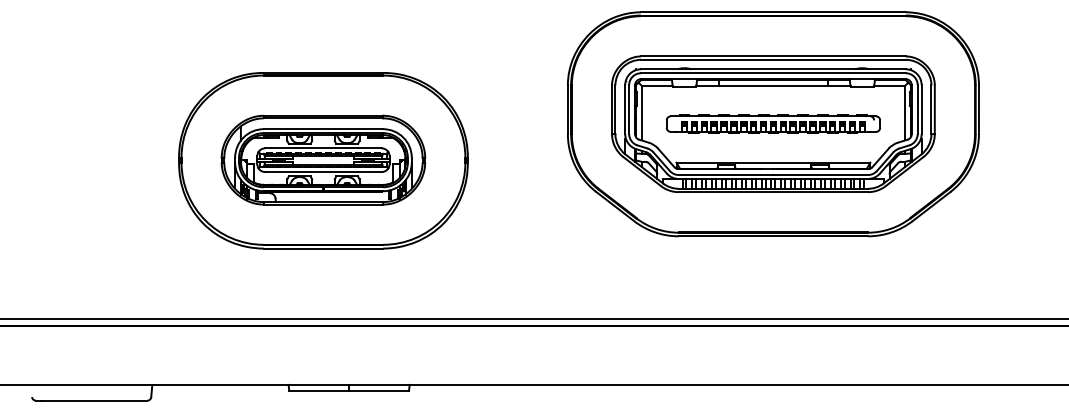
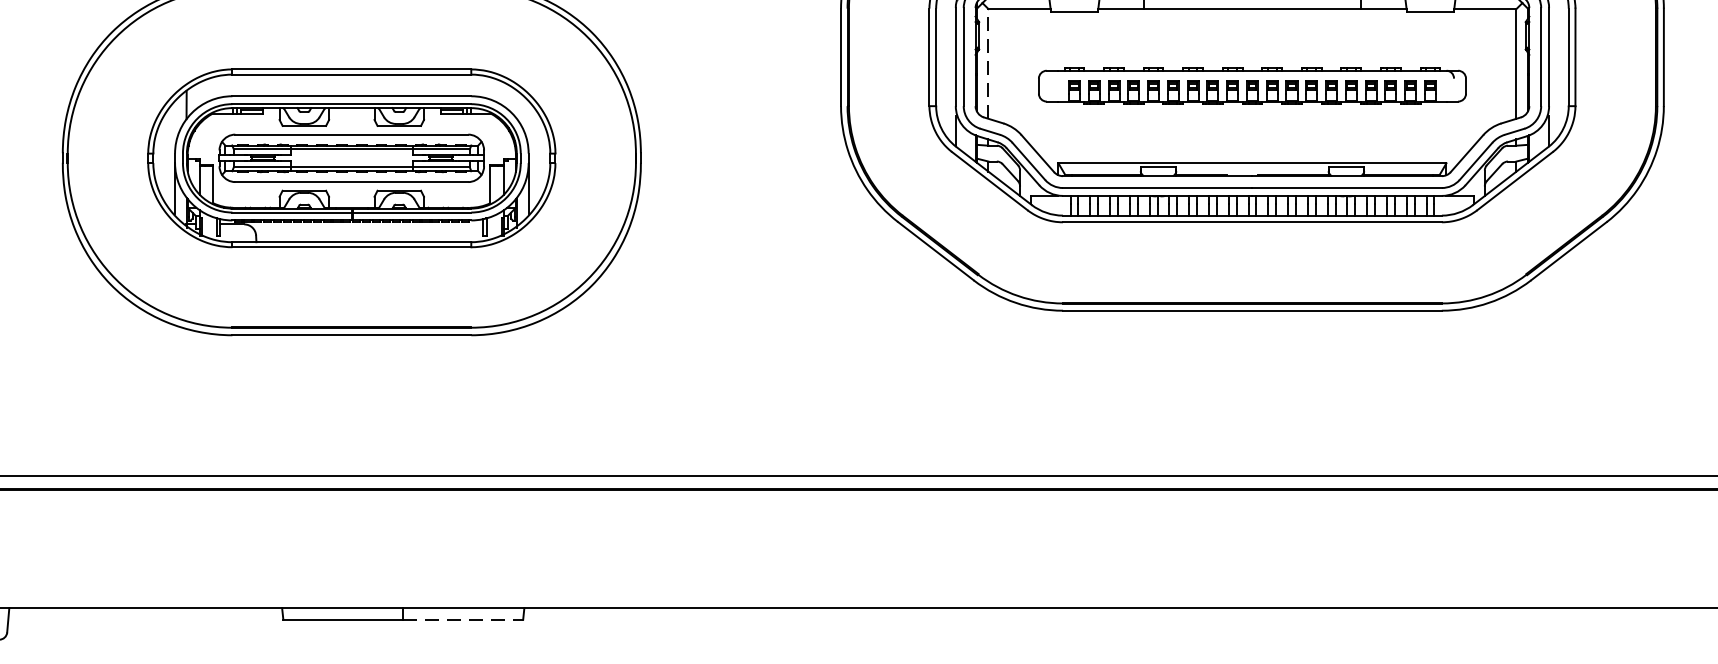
line: (641, 112) -> (988, 62), solid -> dashed
line: (379, 390) -> (464, 619), solid -> dashed

